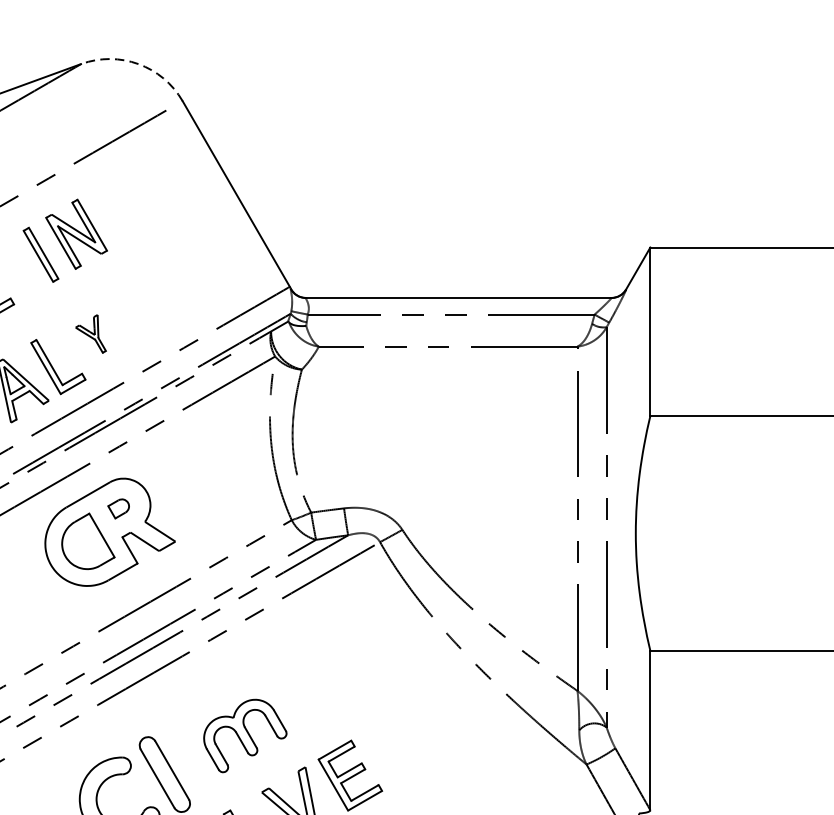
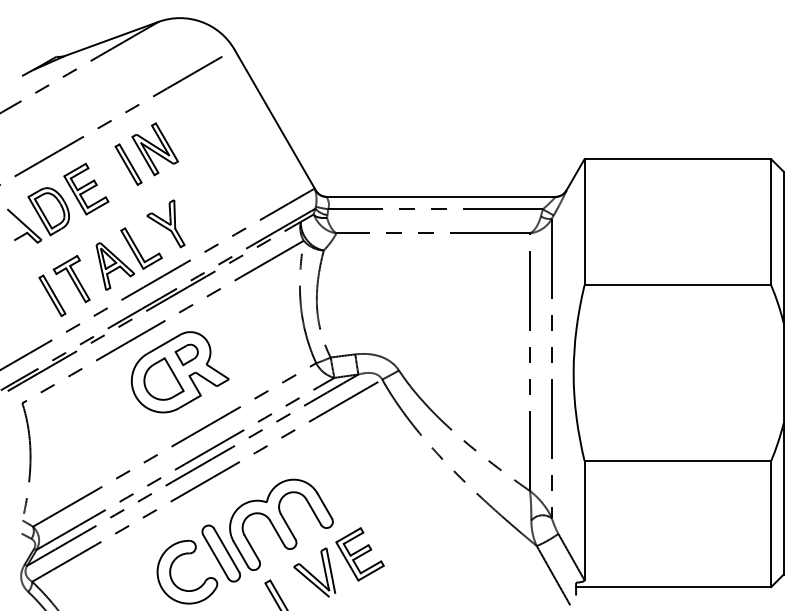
arc: (138, 63) -> (201, 21), dashed -> solid
part: (90, 333) -> (165, 223), size x1.67
part: (118, 508) -> (186, 354), size x1.43
part: (245, 735) -> (281, 524), size x1.67

